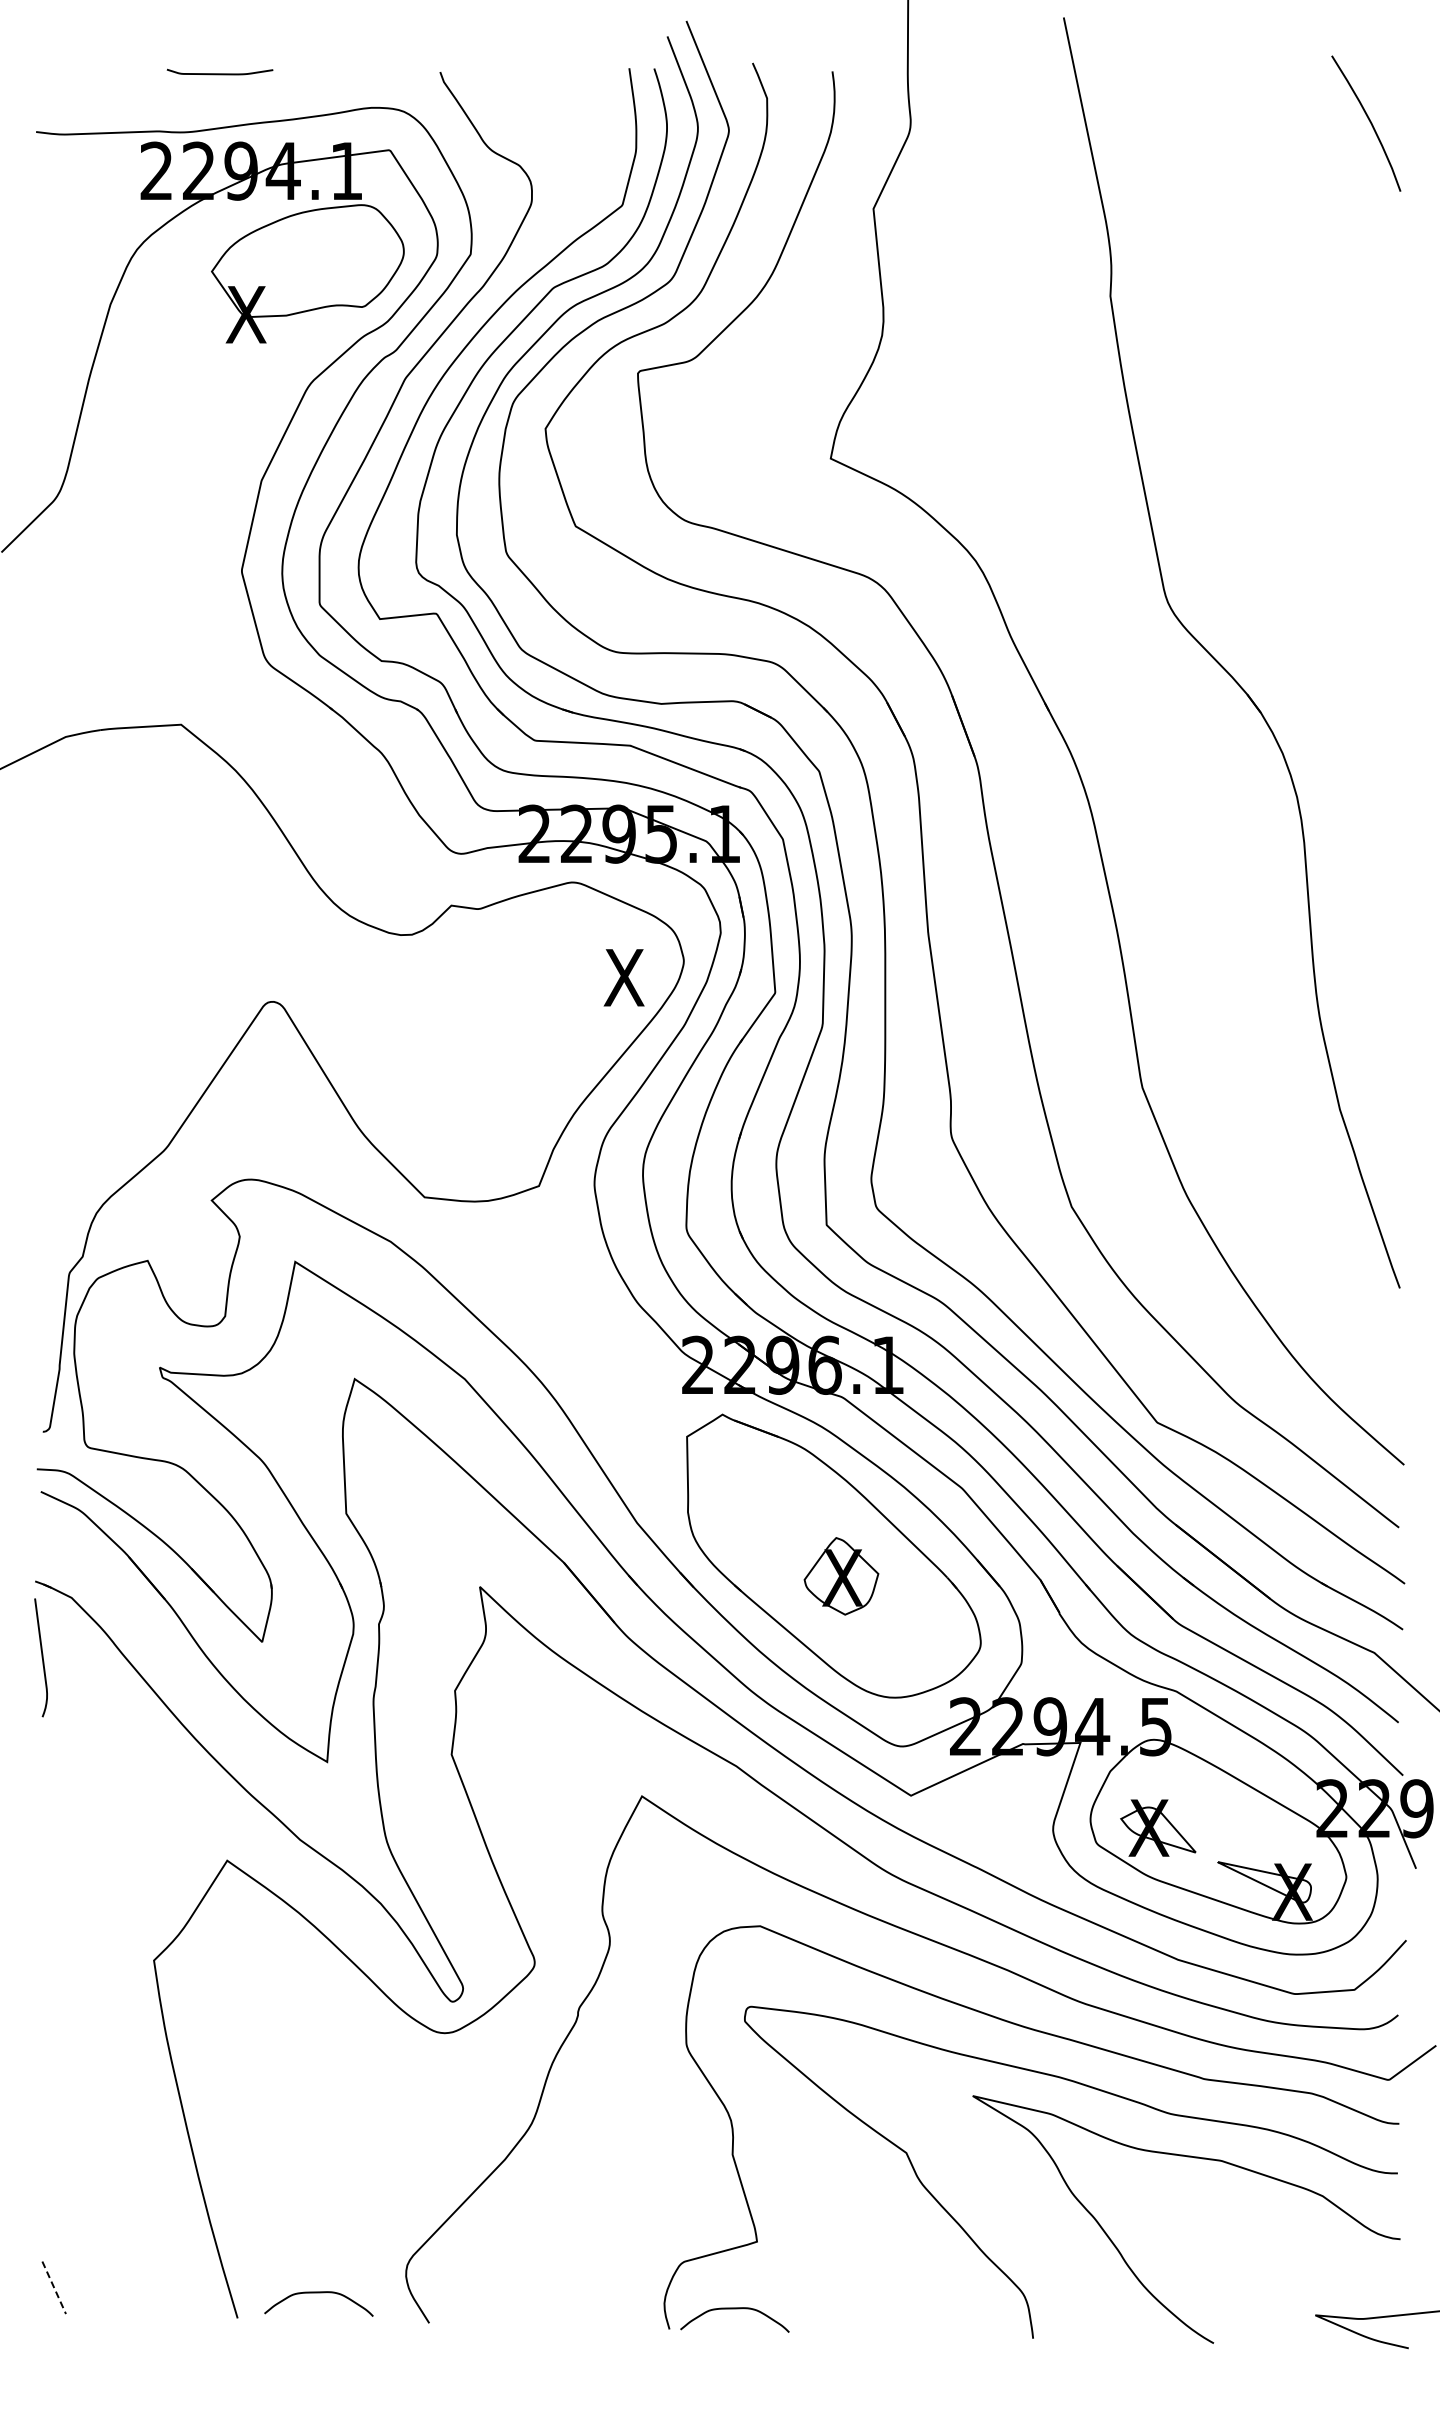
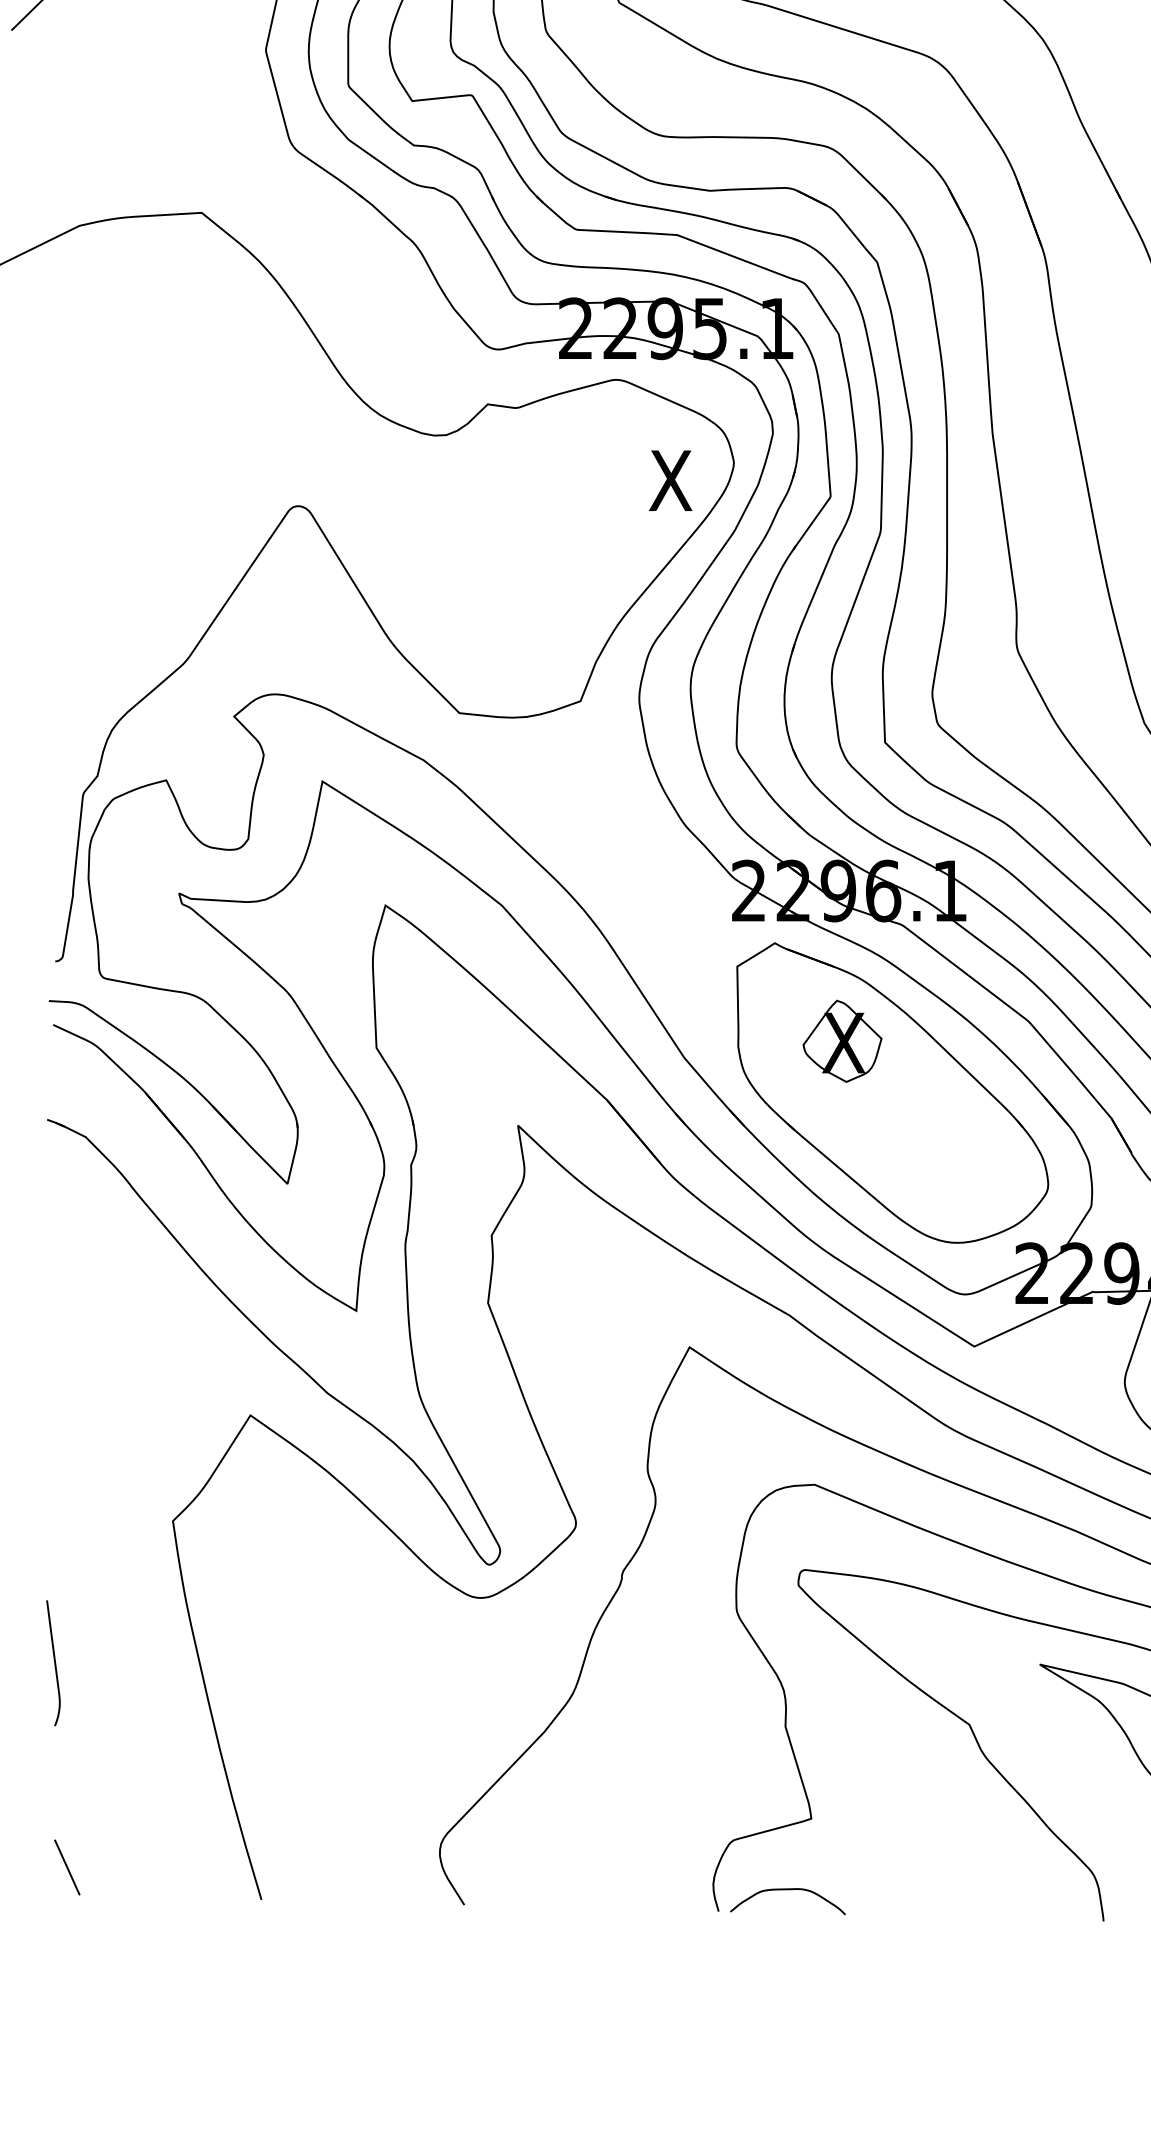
part: (841, 1576) -> (842, 1041), moved
curve: (41, 1657) -> (53, 1662), moved
line: (54, 2287) -> (67, 1867), dashed -> solid
curve: (318, 2293) -> (347, 1873), removed

